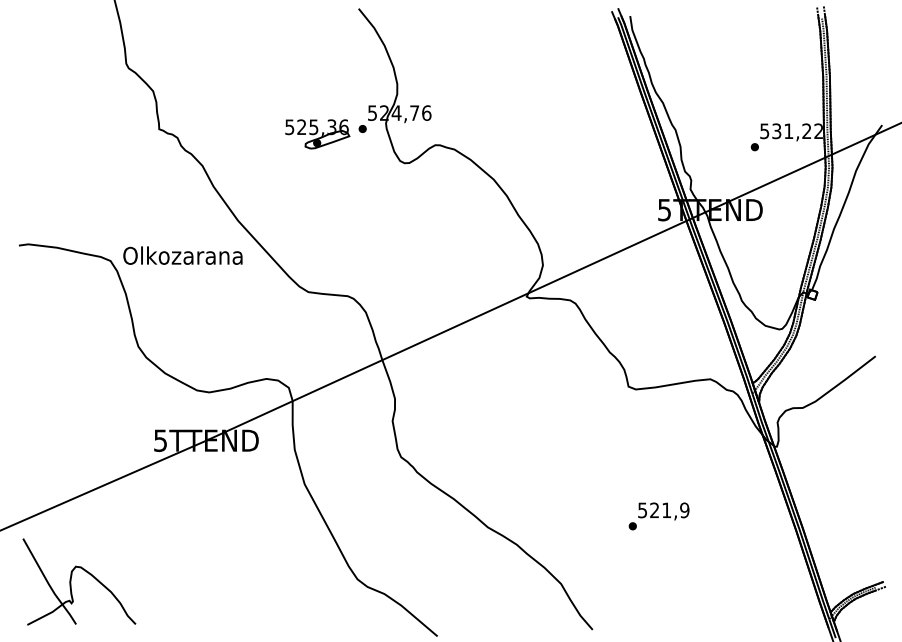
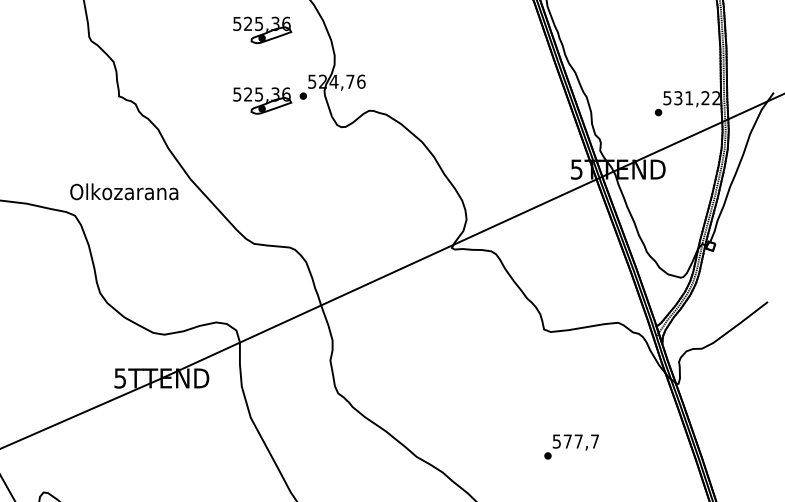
part: (317, 56) -> (262, 30), added
text: (182, 255) -> (123, 191), moved
text: (669, 510) -> (581, 441), 521,9 -> 577,7

